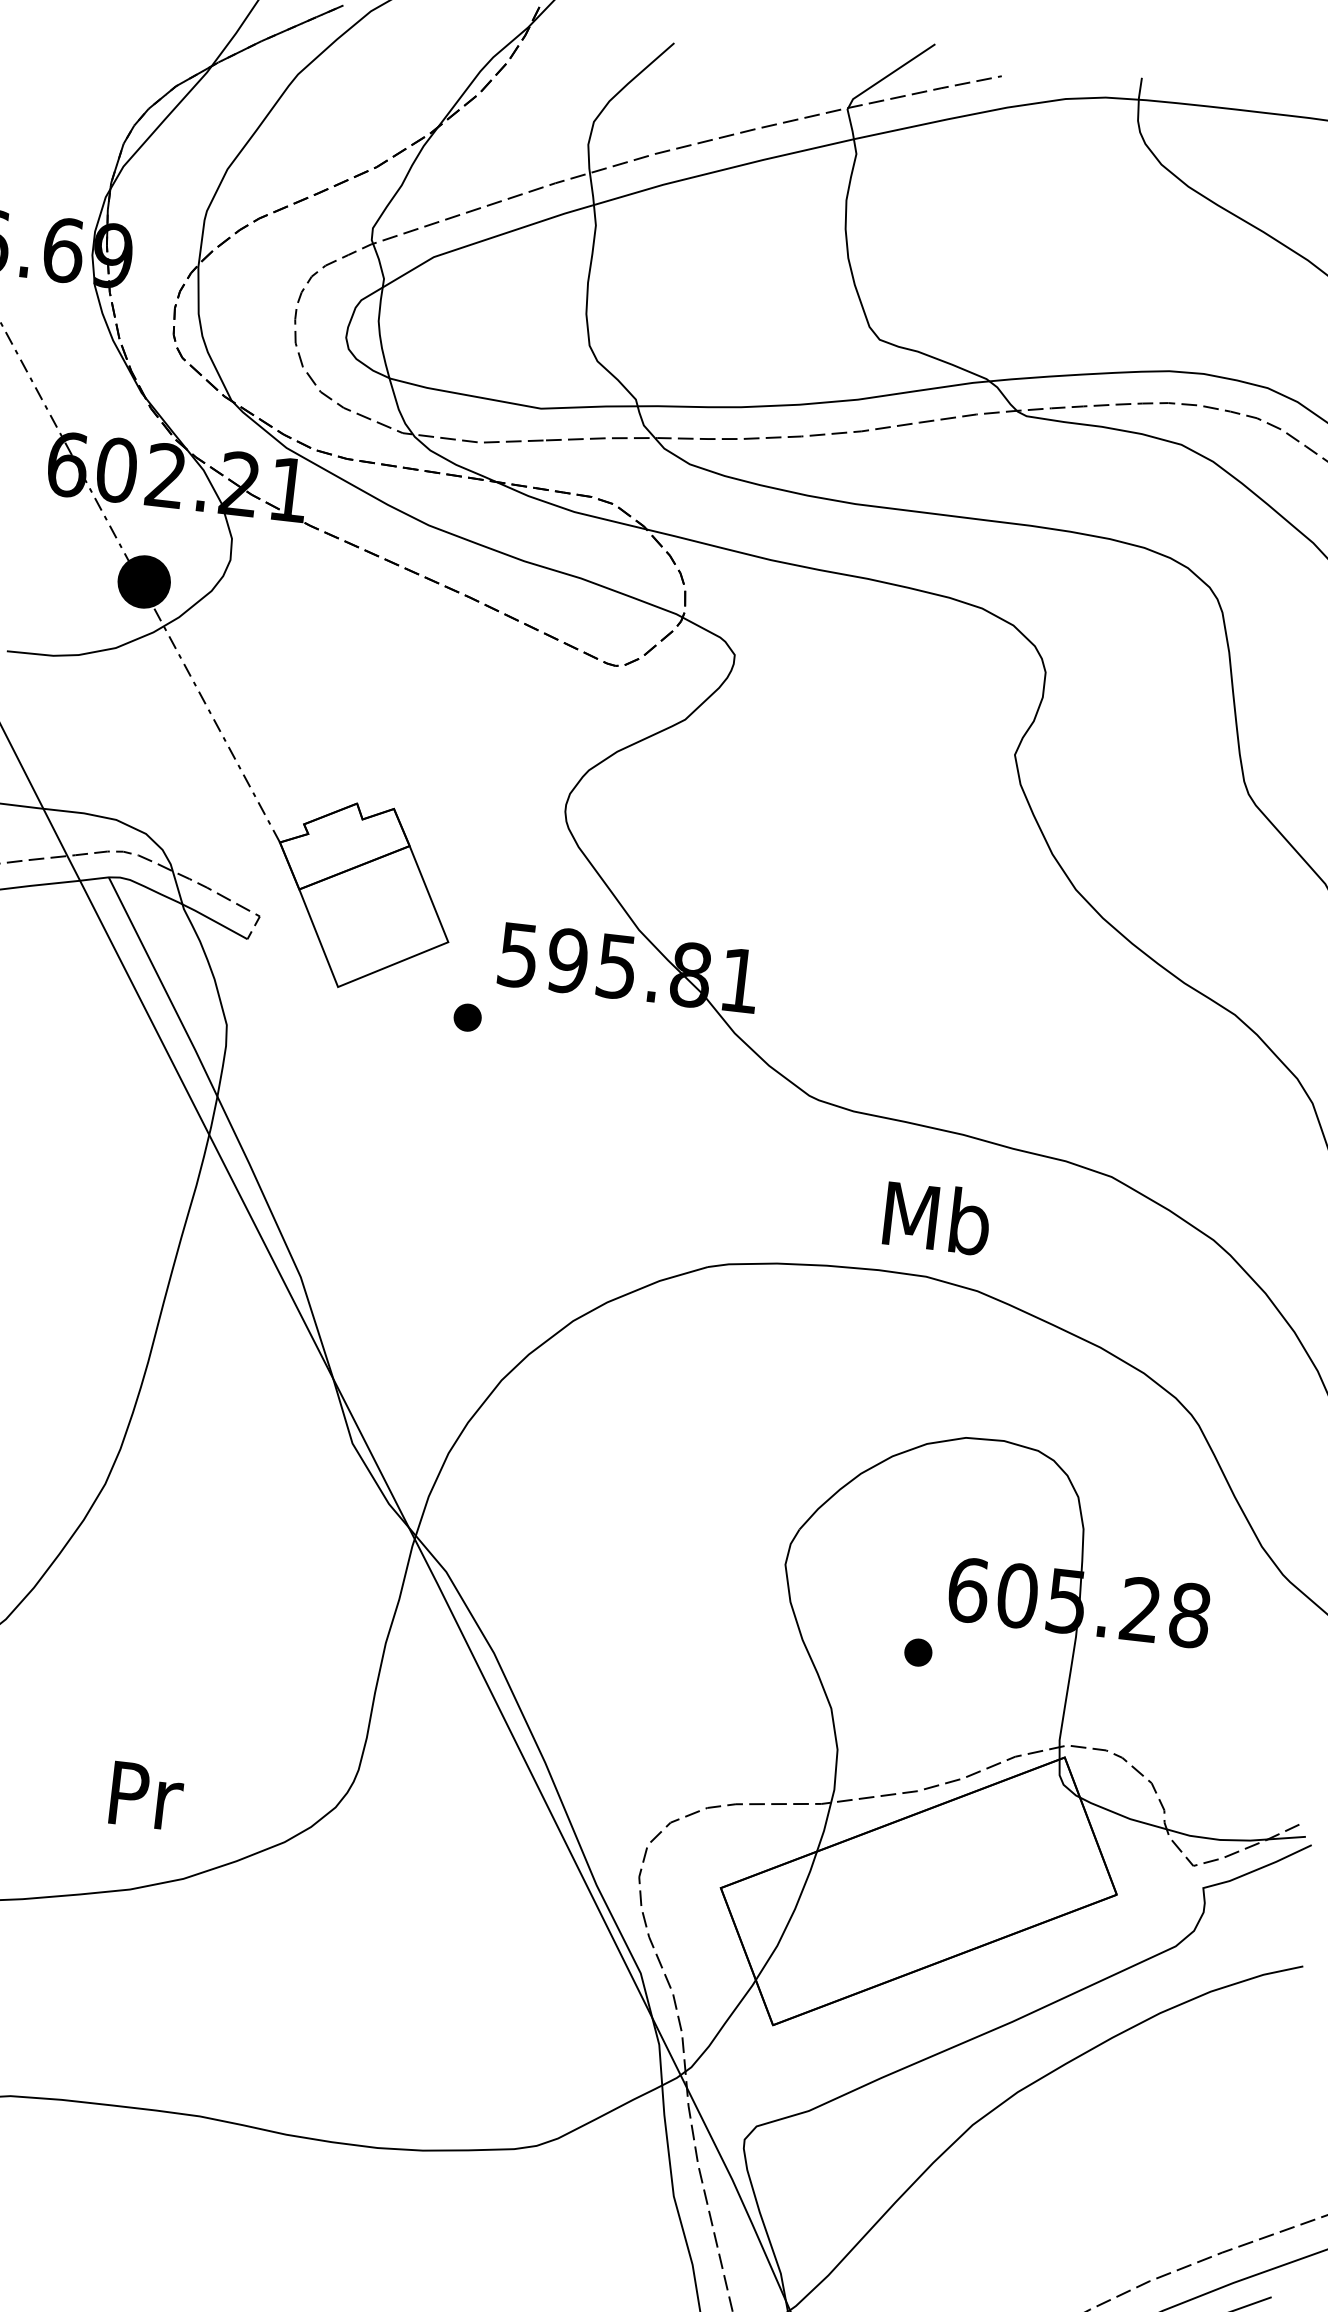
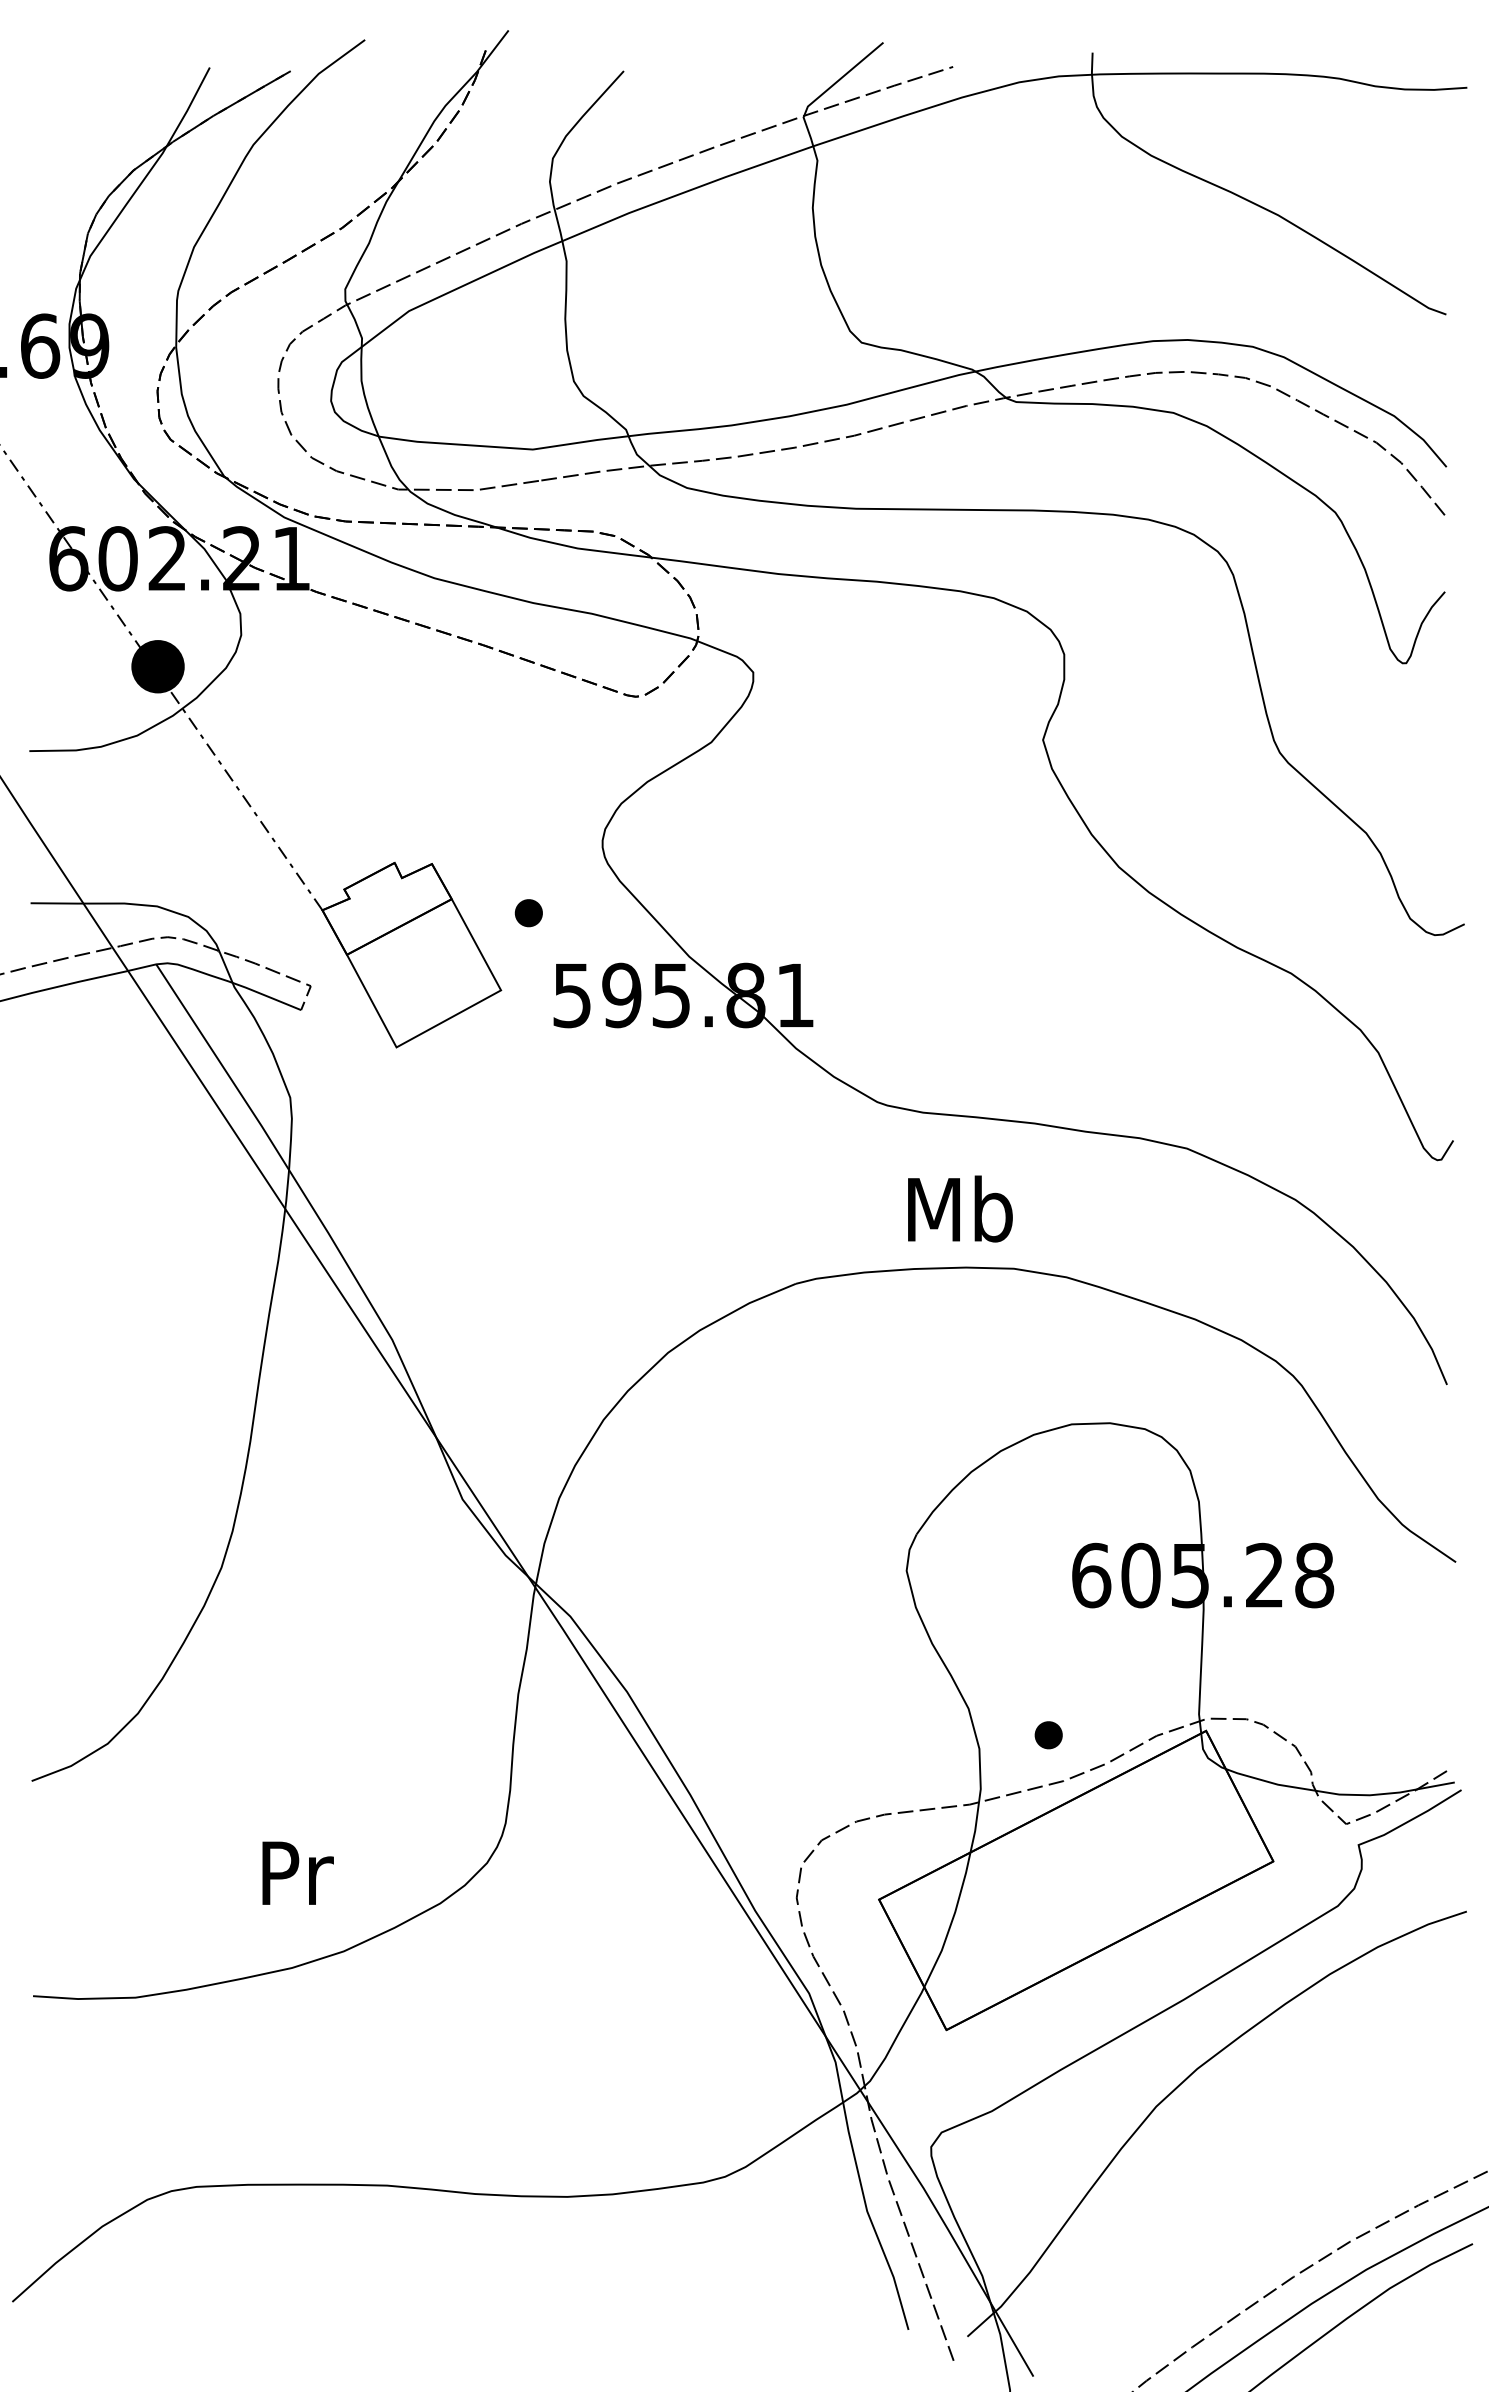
part: (467, 1017) -> (528, 913), moved
text: (937, 1217) -> (960, 1208), moved
part: (918, 1652) -> (1048, 1735), moved

